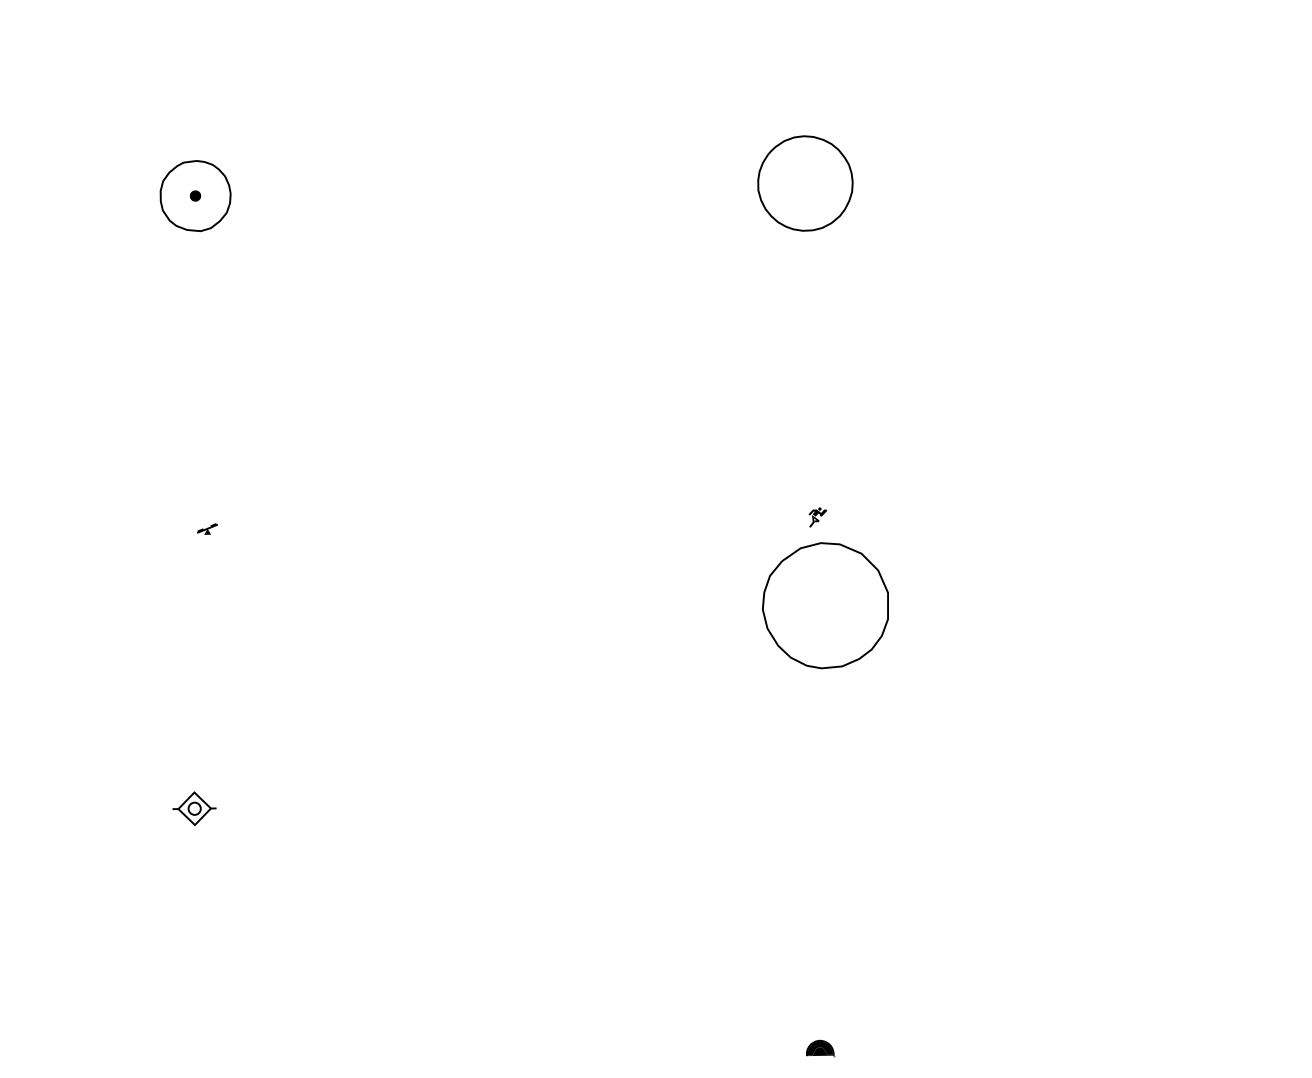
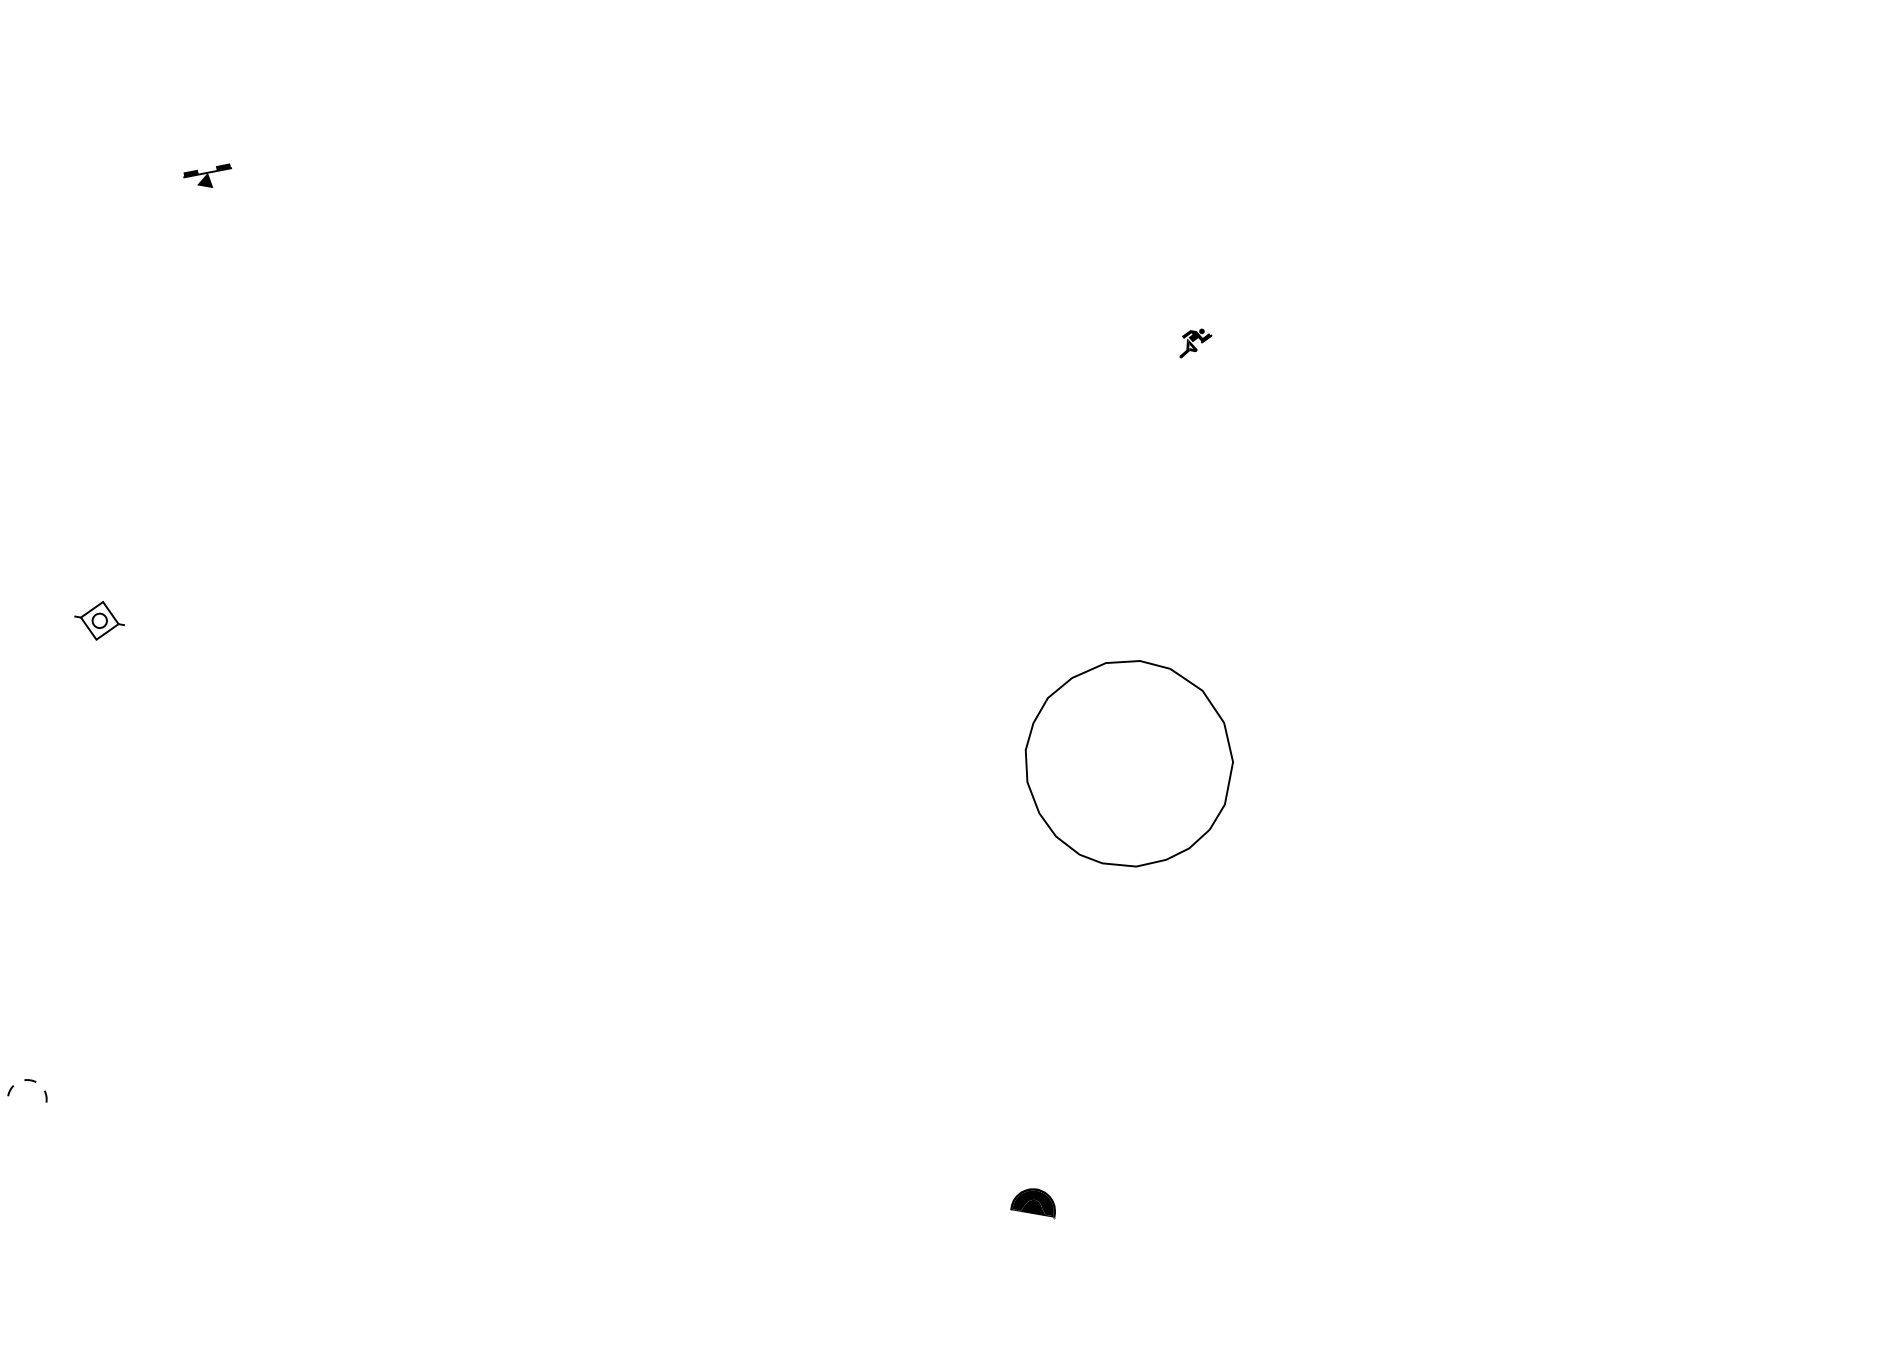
part: (207, 528) -> (207, 172), size x1.43
part: (824, 605) -> (1126, 762), moved
part: (194, 808) -> (99, 620), size x0.71

